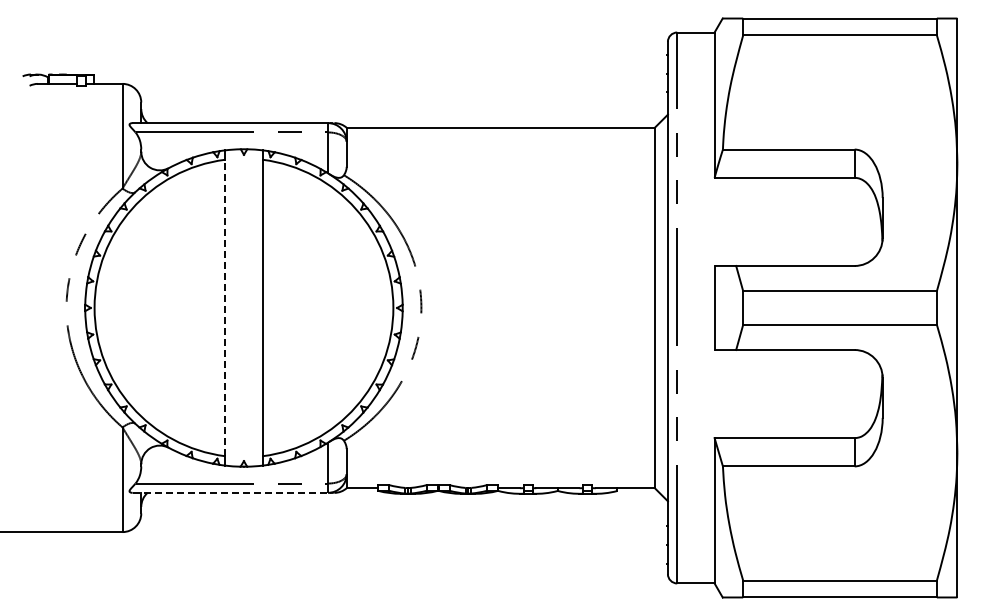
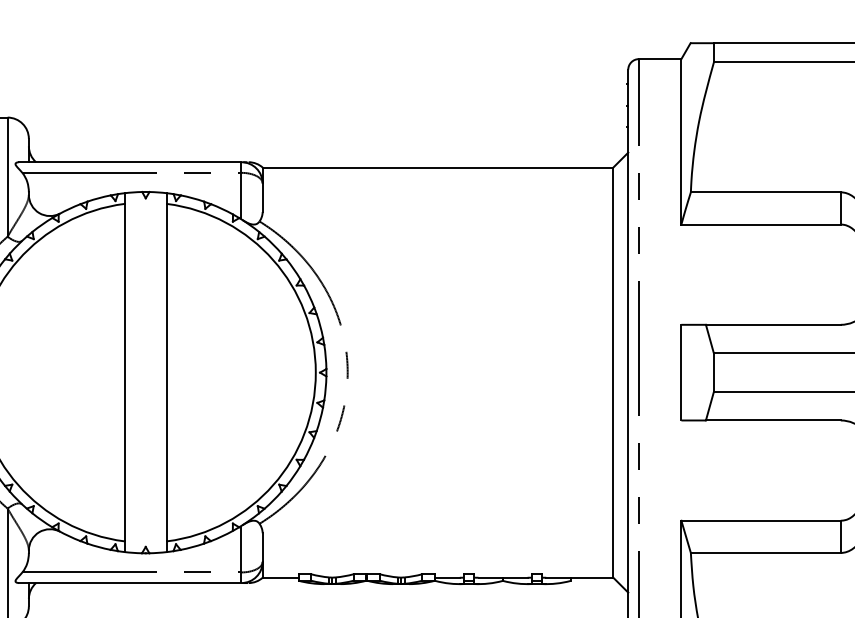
line: (225, 307) -> (124, 372), dashed -> solid
line: (230, 492) -> (130, 582), dashed -> solid

